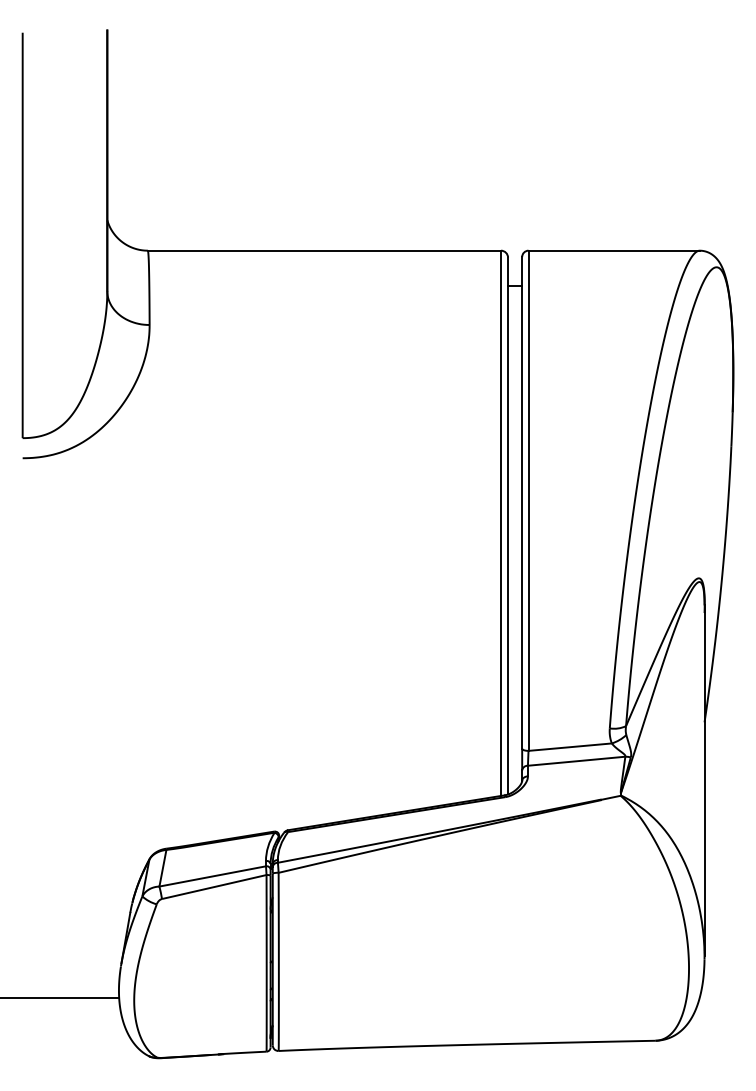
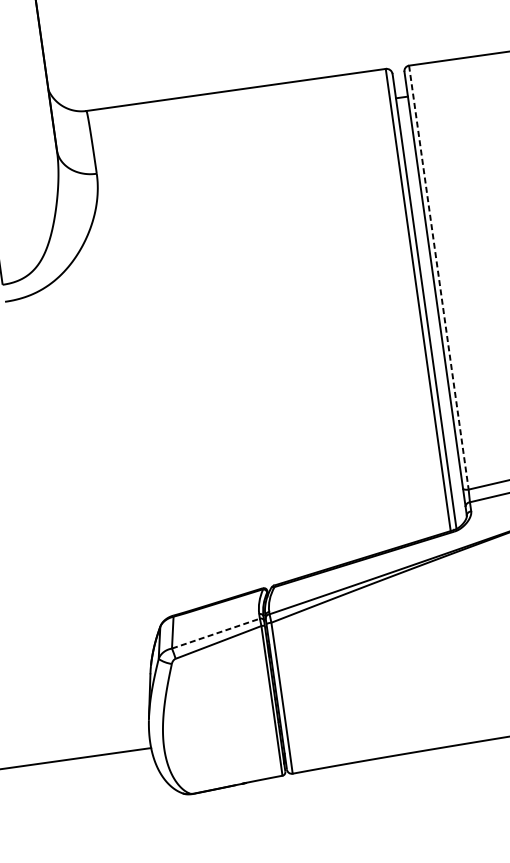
line: (528, 501) -> (438, 278), solid -> dashed
line: (213, 876) -> (216, 633), solid -> dashed

